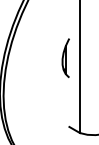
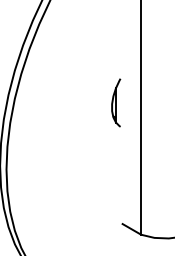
part: (65, 58) -> (115, 103), size x0.7

